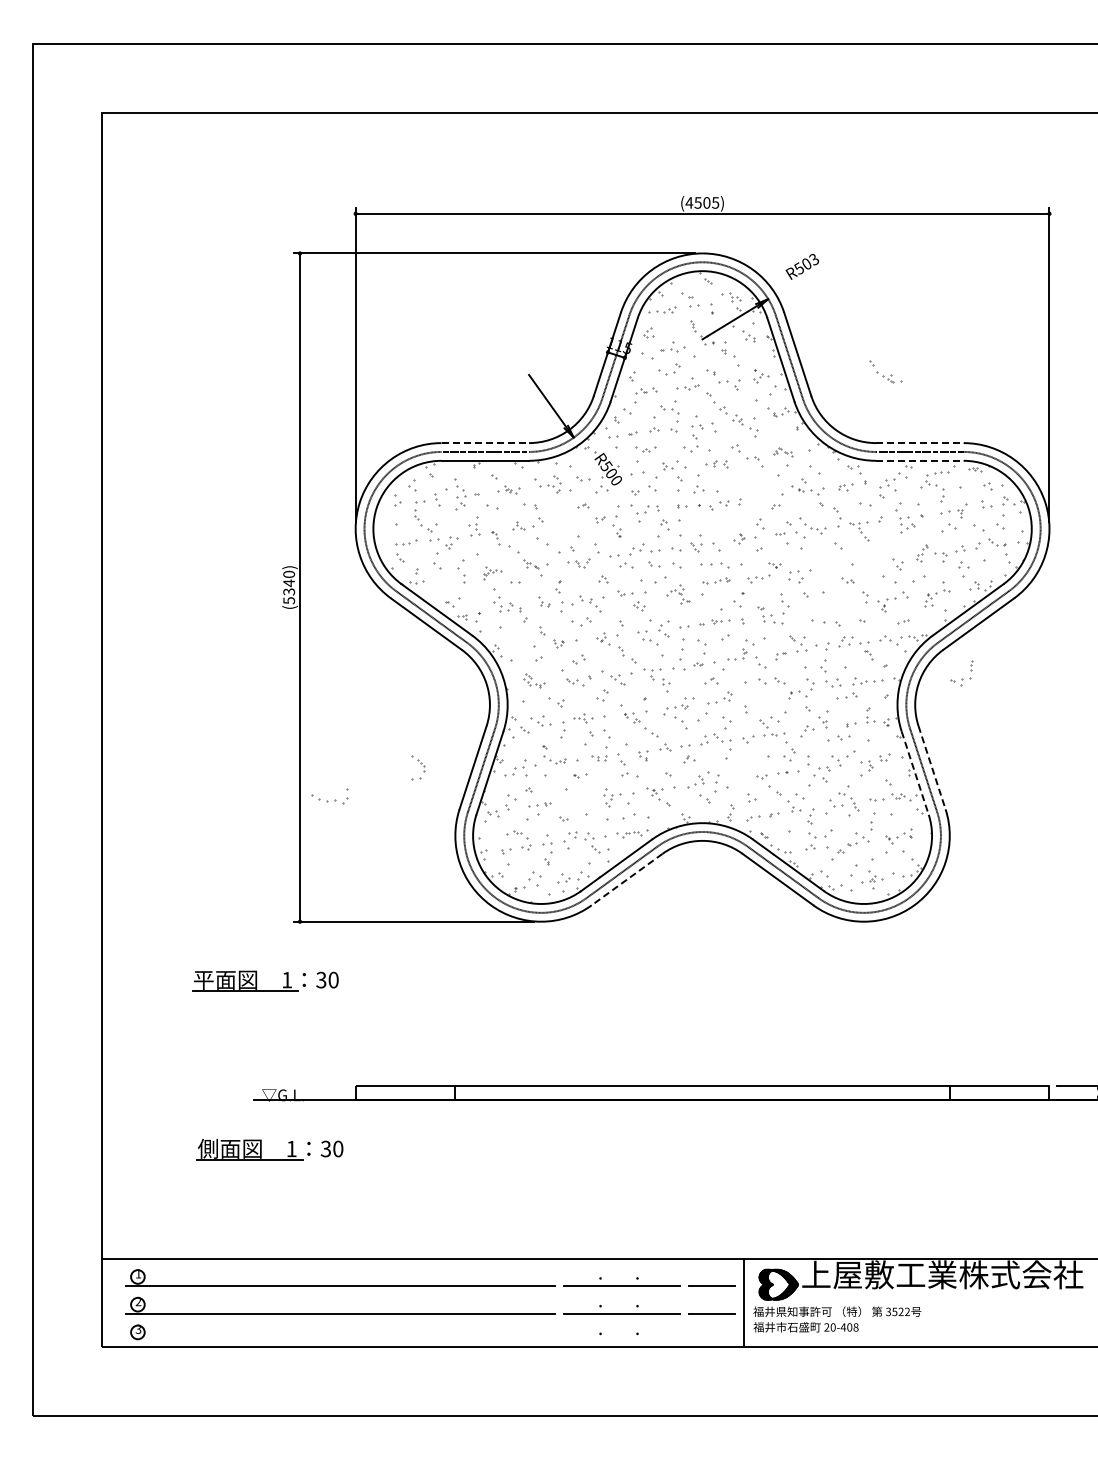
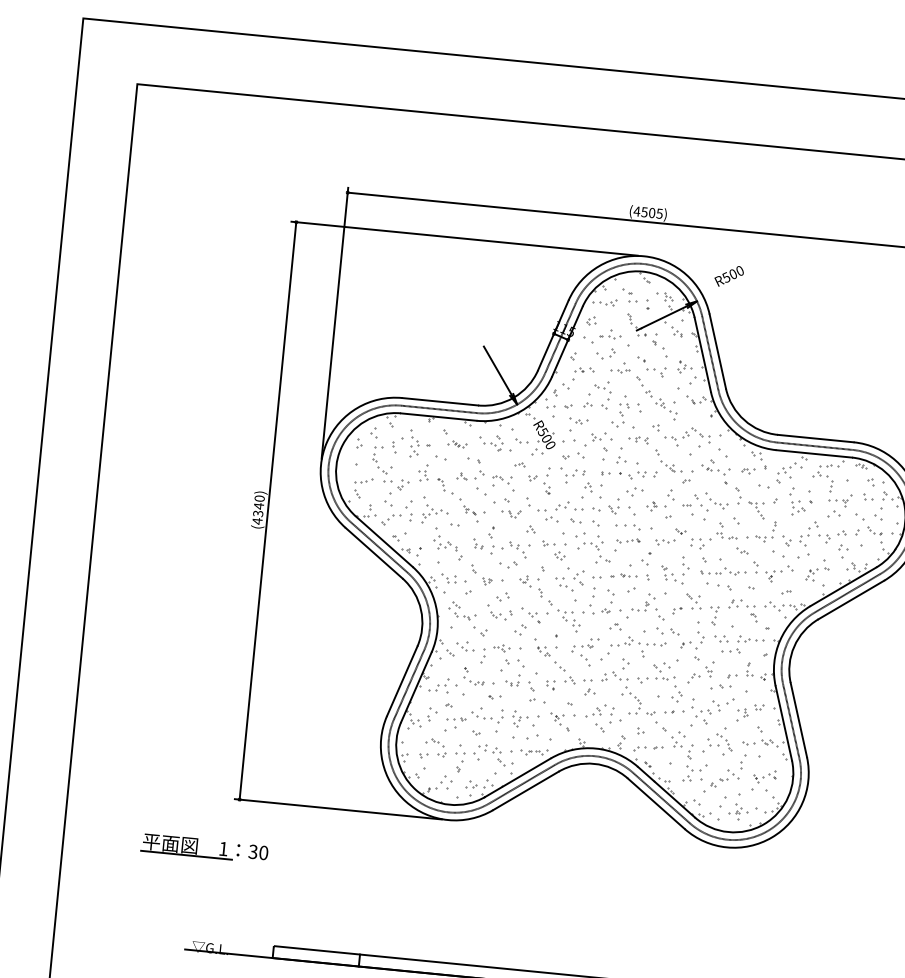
text: (814, 260) -> (740, 271), R503 -> R500
part: (885, 371) -> (668, 461), moved
line: (485, 443) -> (440, 402), dashed -> solid
line: (919, 443) -> (815, 438), dashed -> solid
part: (783, 452) -> (697, 435), size x1.67
line: (919, 460) -> (814, 453), dashed -> solid
part: (717, 524) -> (634, 491), added
part: (564, 527) -> (501, 481), added
part: (922, 553) -> (808, 534), size x1.67
part: (828, 559) -> (727, 531), added
part: (492, 573) -> (435, 515), size x1.67
part: (442, 583) -> (391, 519), added
part: (678, 594) -> (594, 548), size x1.67
text: (289, 600) -> (257, 521), (5340) -> (4340)
part: (828, 605) -> (723, 571), added
part: (514, 644) -> (448, 578), added
part: (822, 657) -> (713, 615), size x0.71
part: (961, 673) -> (765, 531), moved
part: (534, 680) -> (462, 611), size x1.43
part: (755, 696) -> (652, 643), added
part: (418, 767) -> (635, 703), moved
line: (932, 767) -> (799, 719), dashed -> solid
line: (915, 773) -> (784, 723), dashed -> solid
part: (329, 796) -> (486, 714), moved
line: (627, 879) -> (526, 790), dashed -> solid

